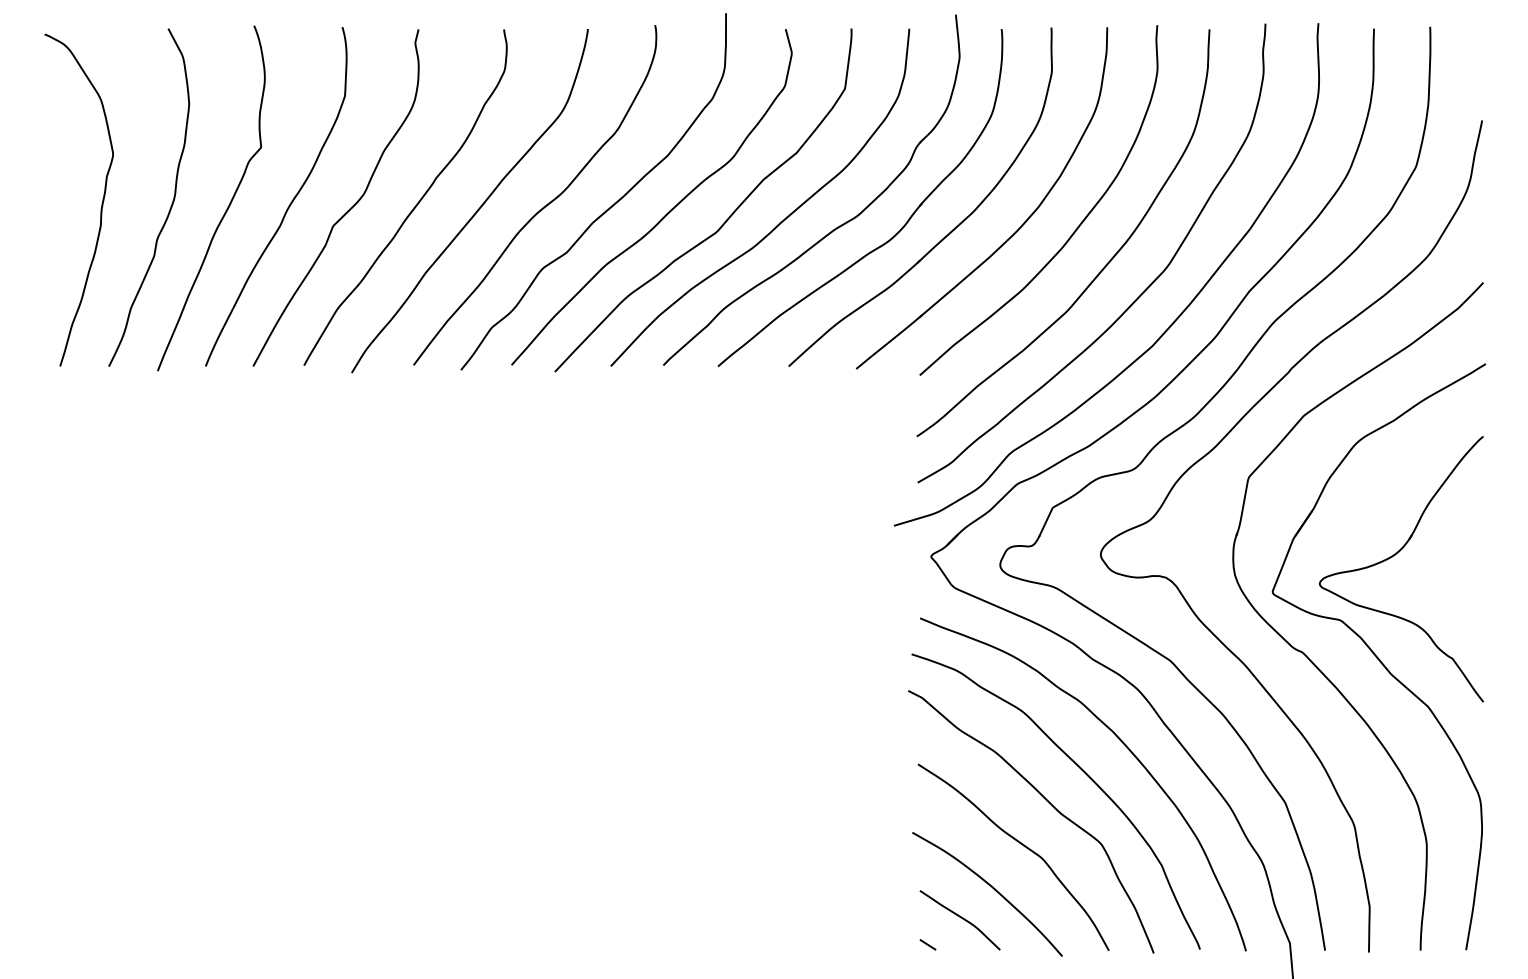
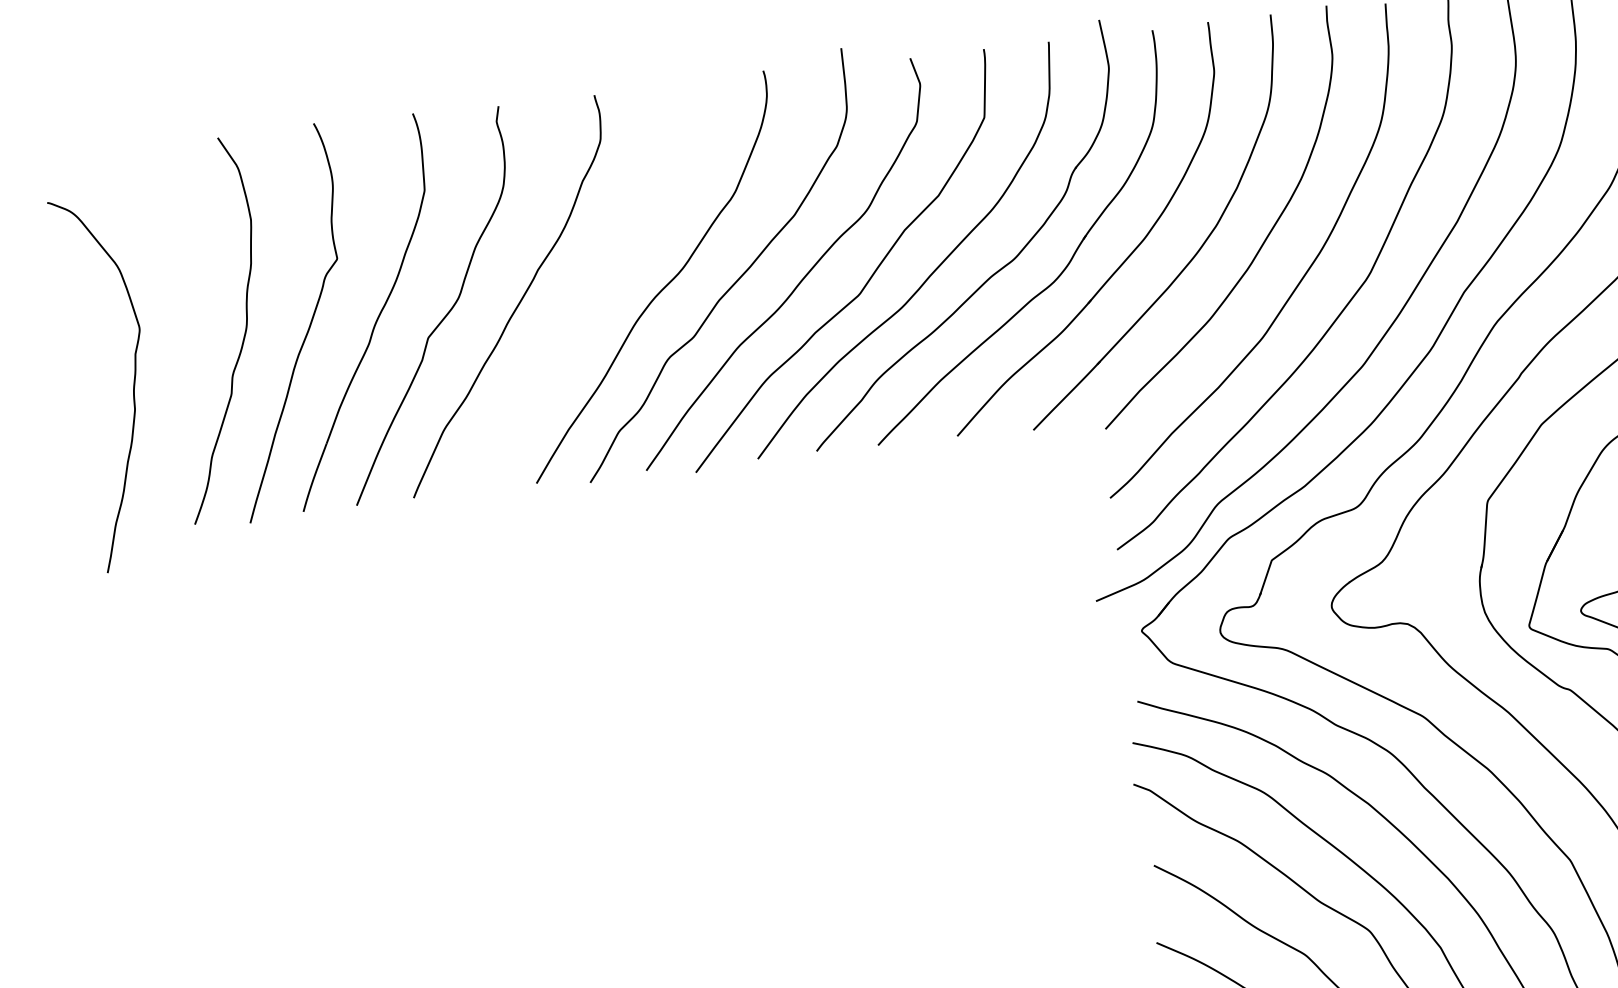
curve: (101, 203) -> (132, 385), moved
curve: (477, 209) -> (587, 300), removed

